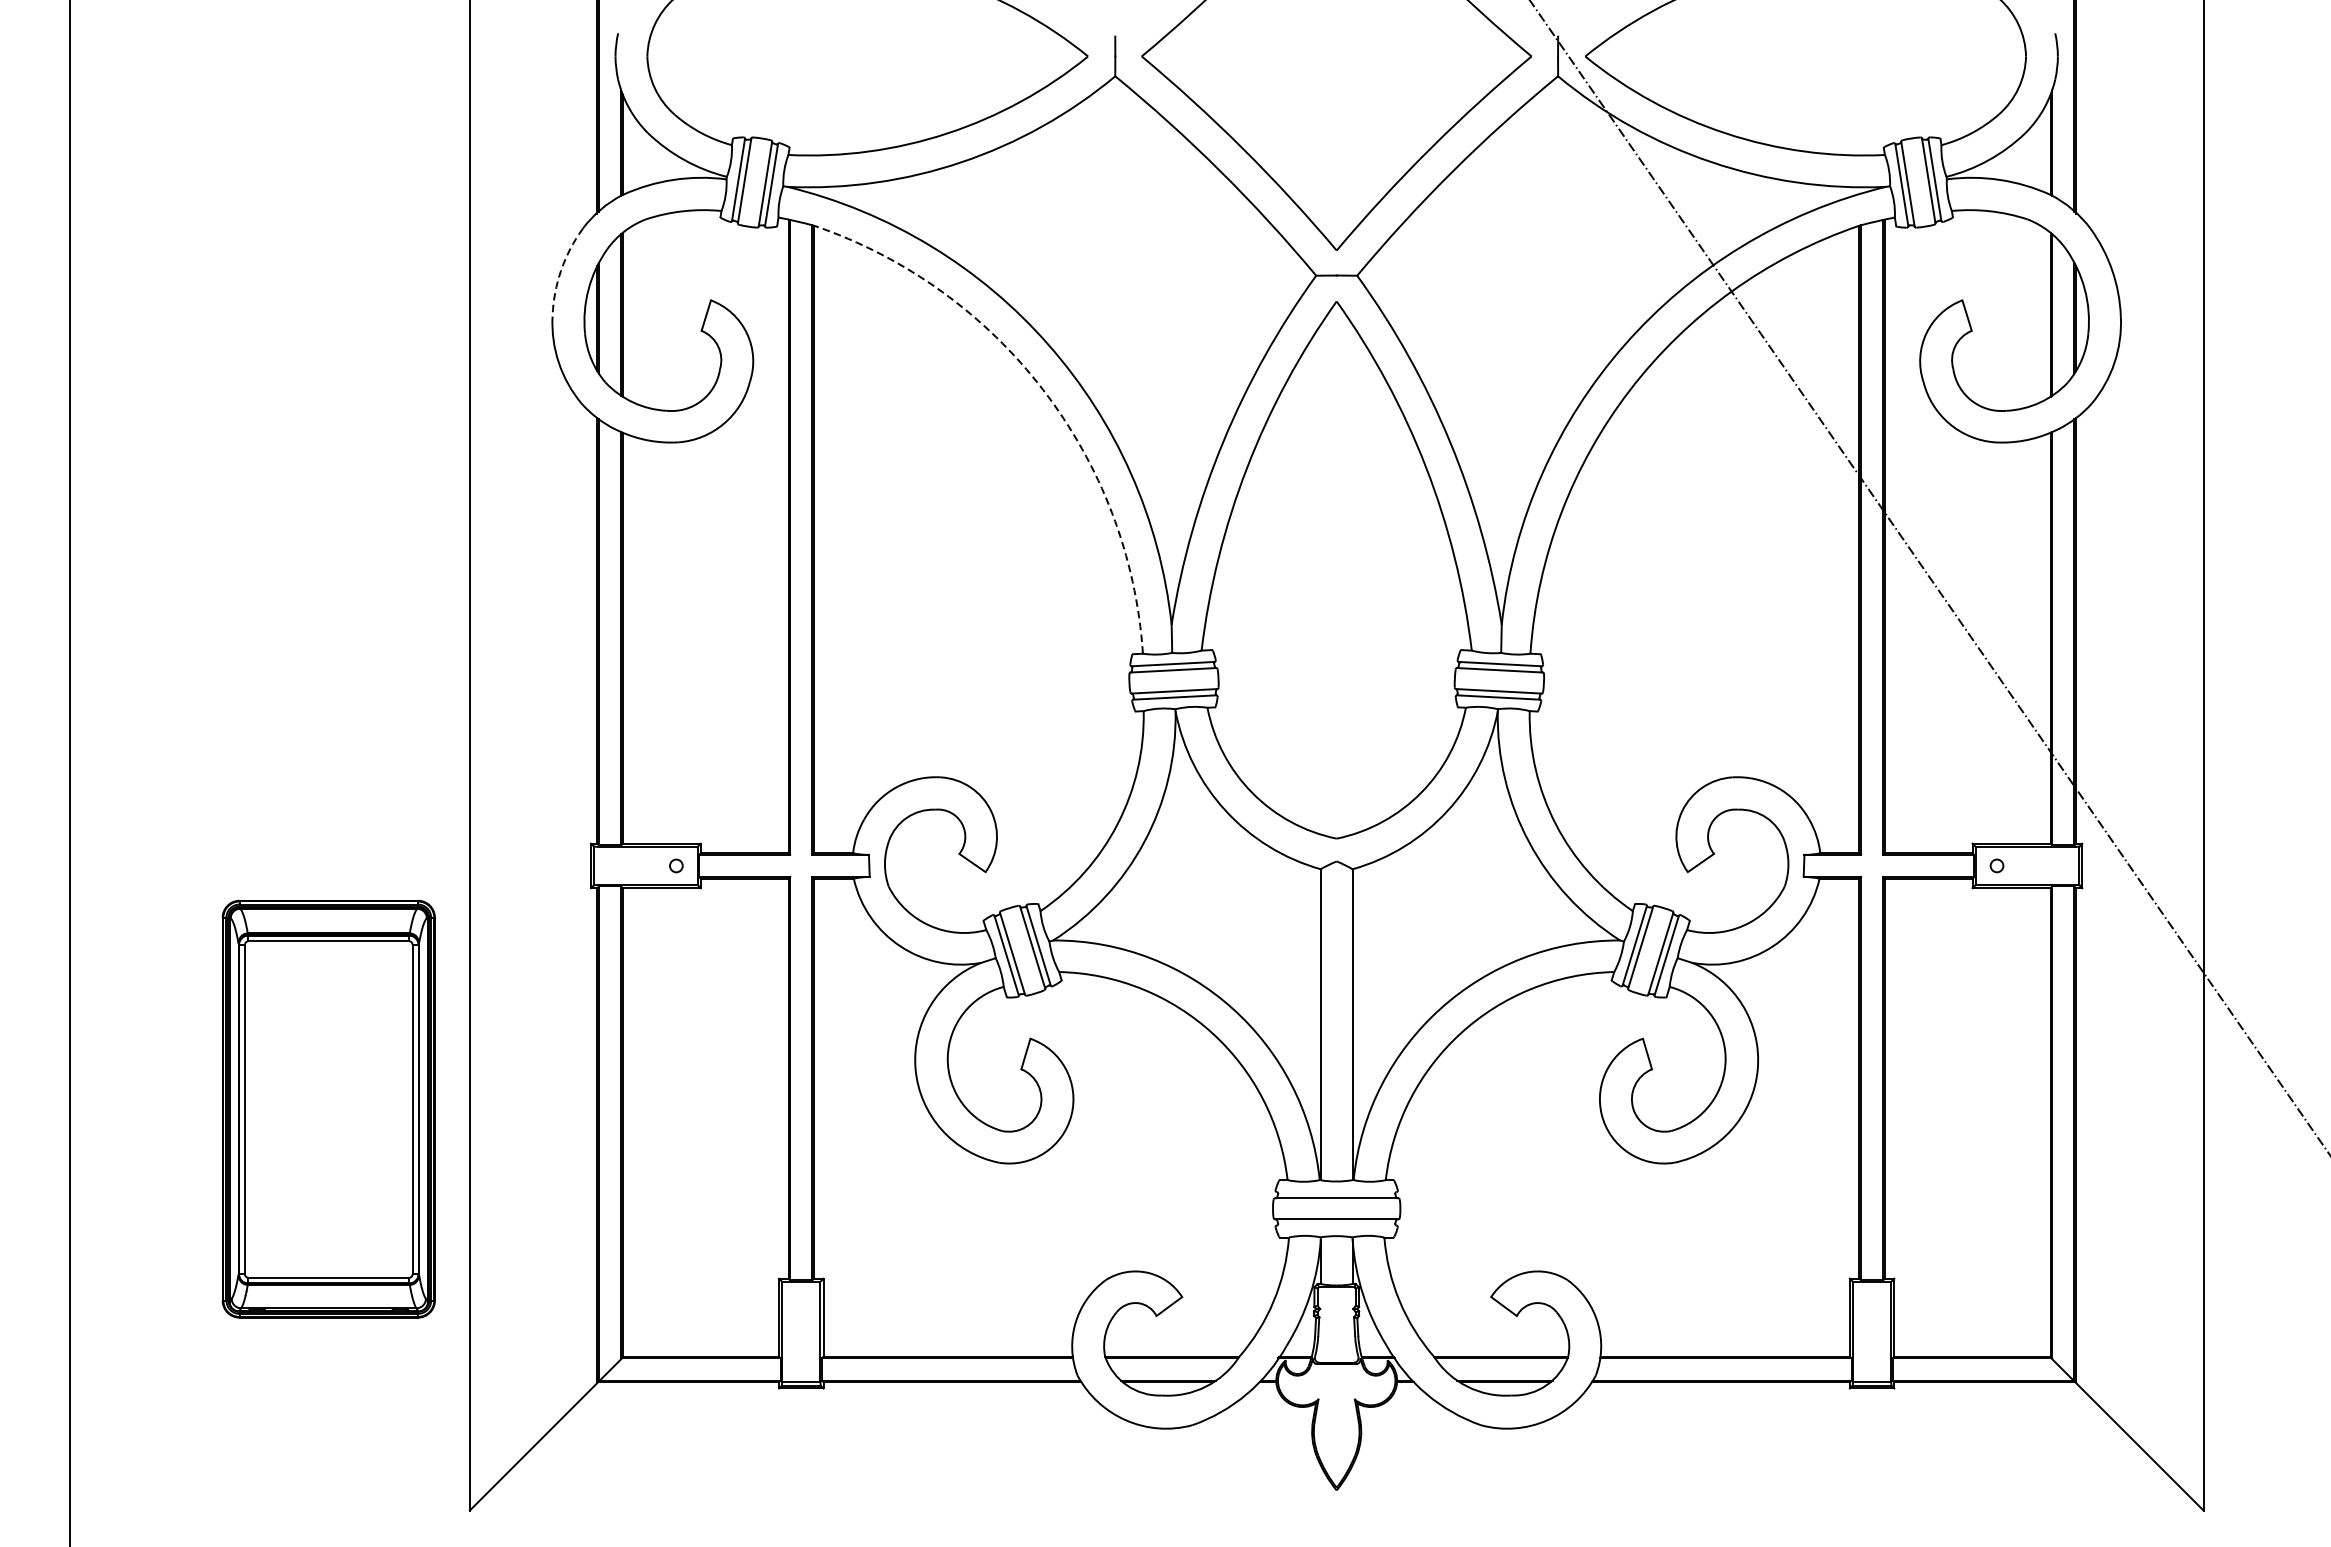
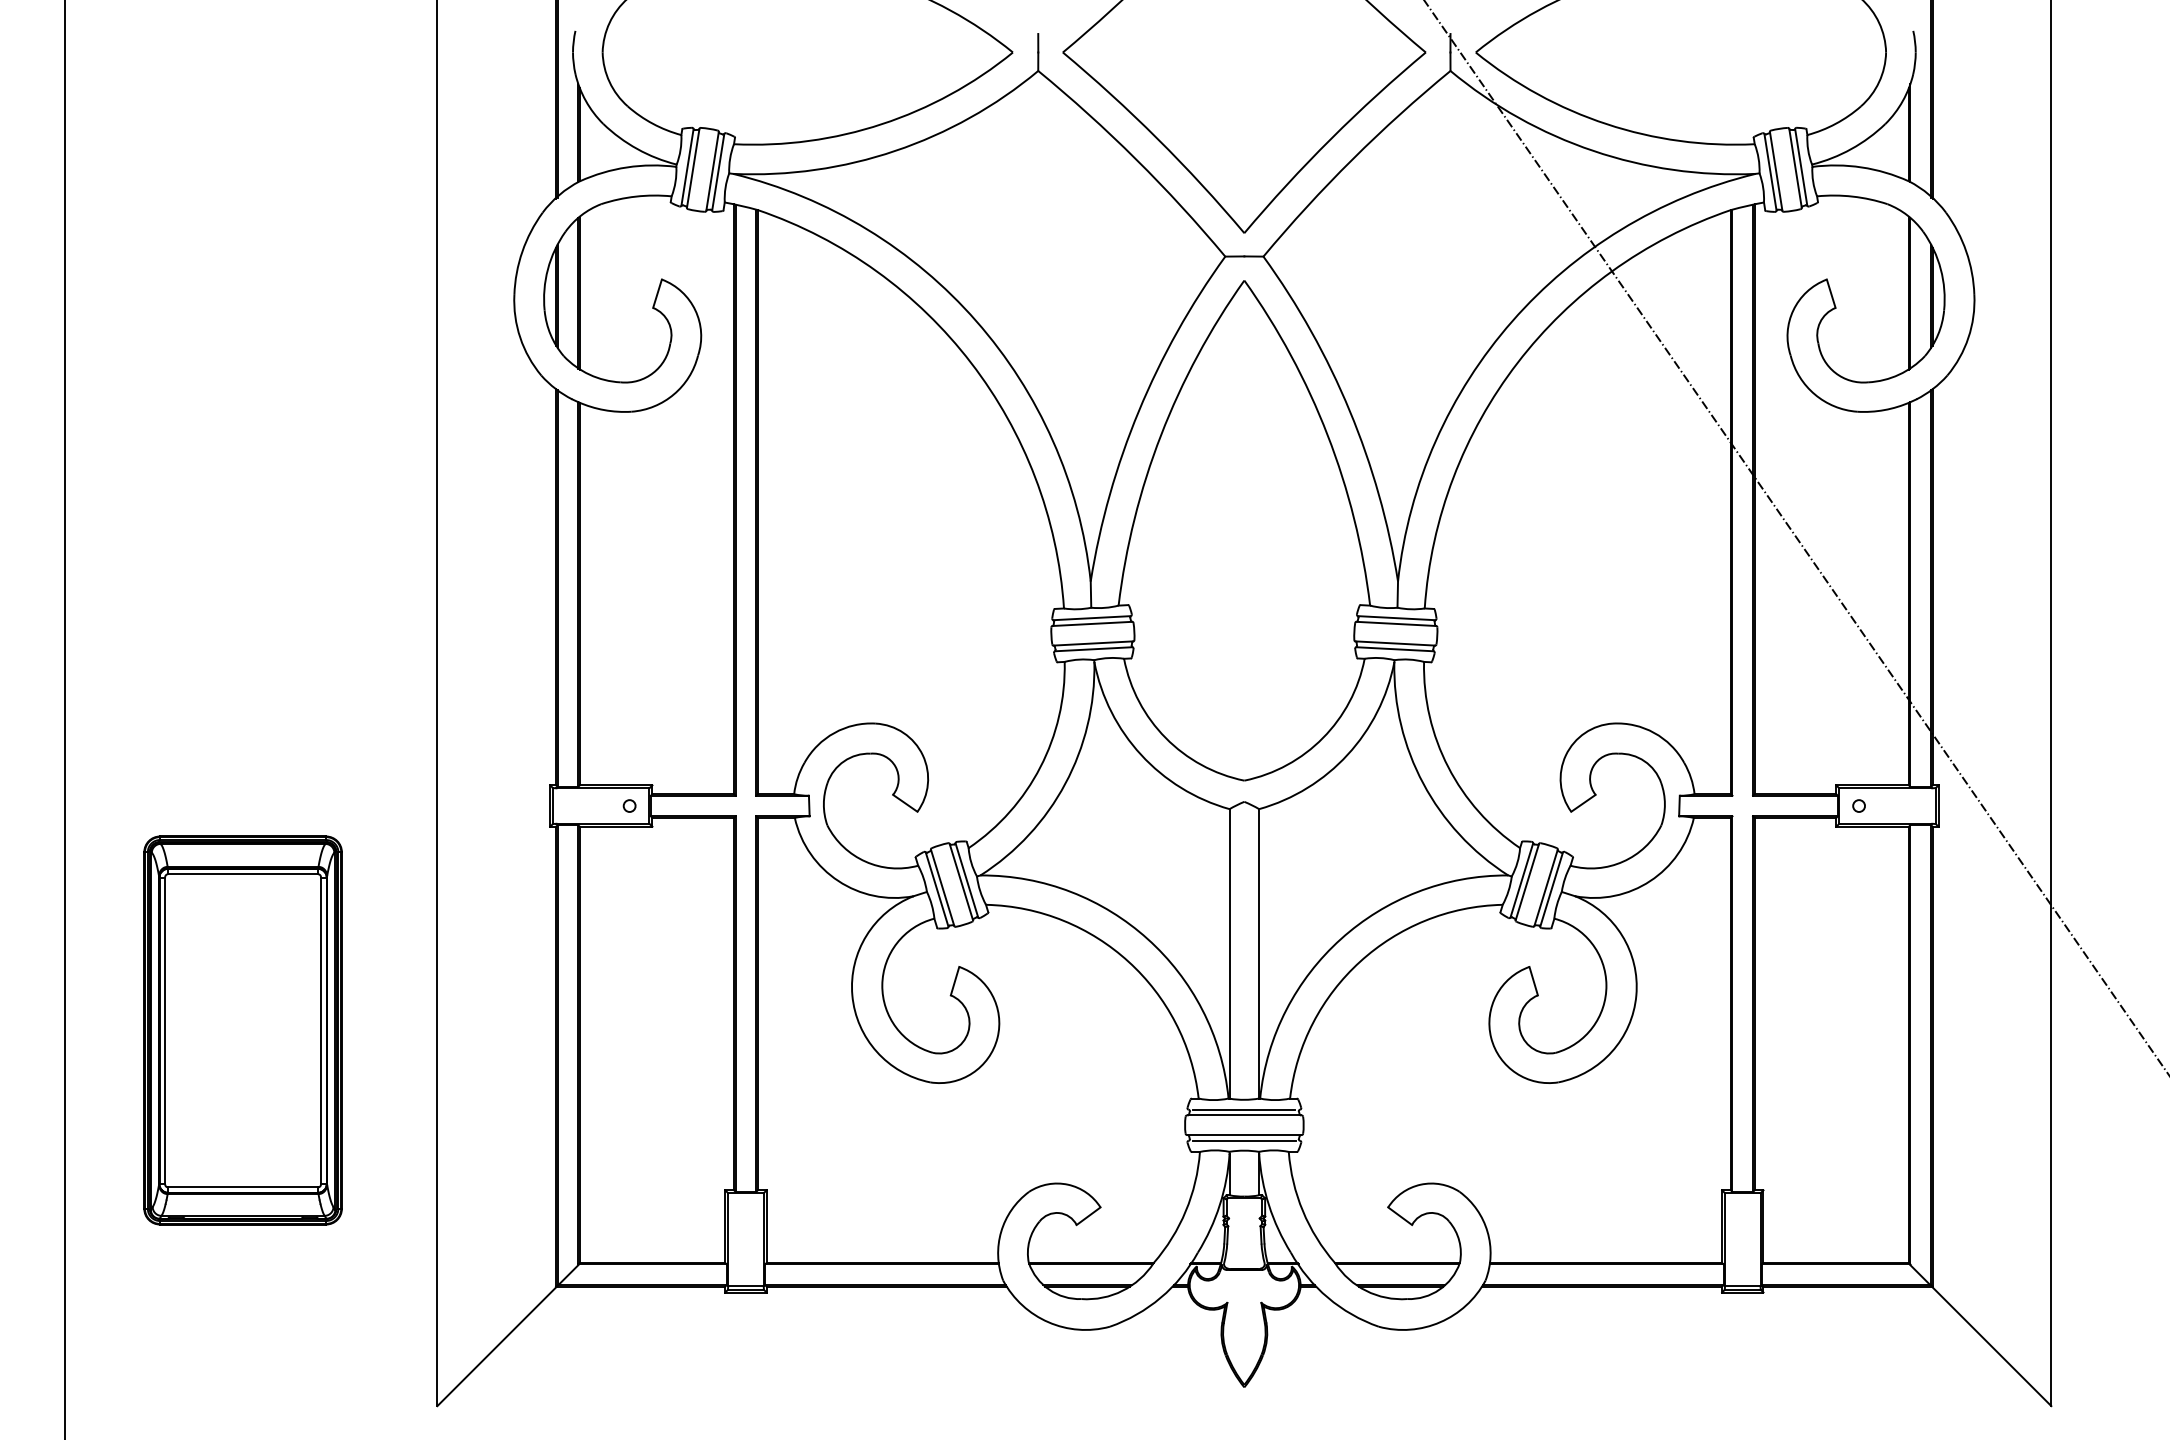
arc: (561, 270) -> (522, 251), dashed -> solid
arc: (1043, 389) -> (971, 362), dashed -> solid
part: (328, 1109) -> (242, 1030), moved
line: (1336, 1191) -> (1244, 1109), added
line: (1336, 1225) -> (1244, 1140), added

